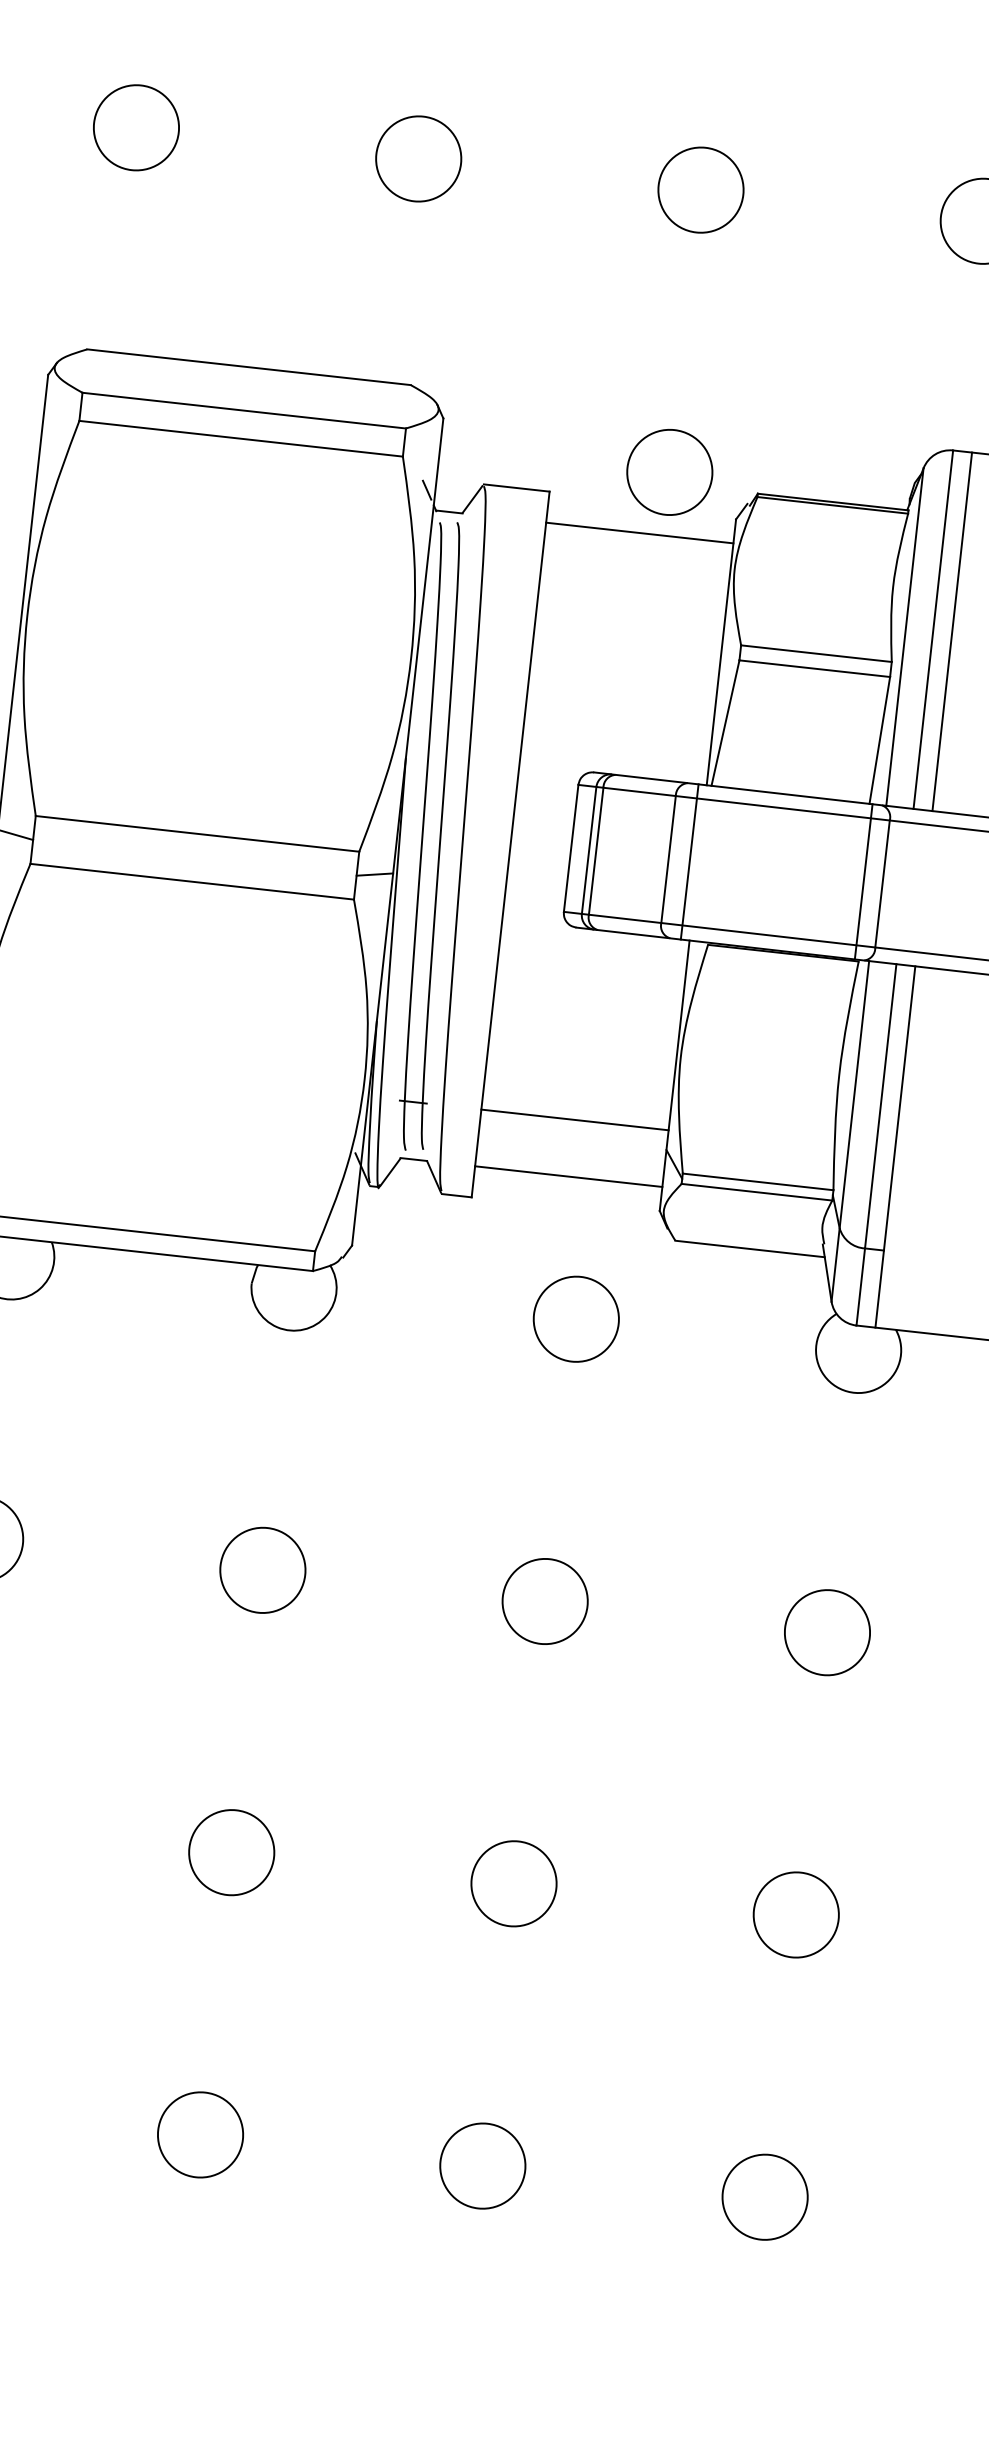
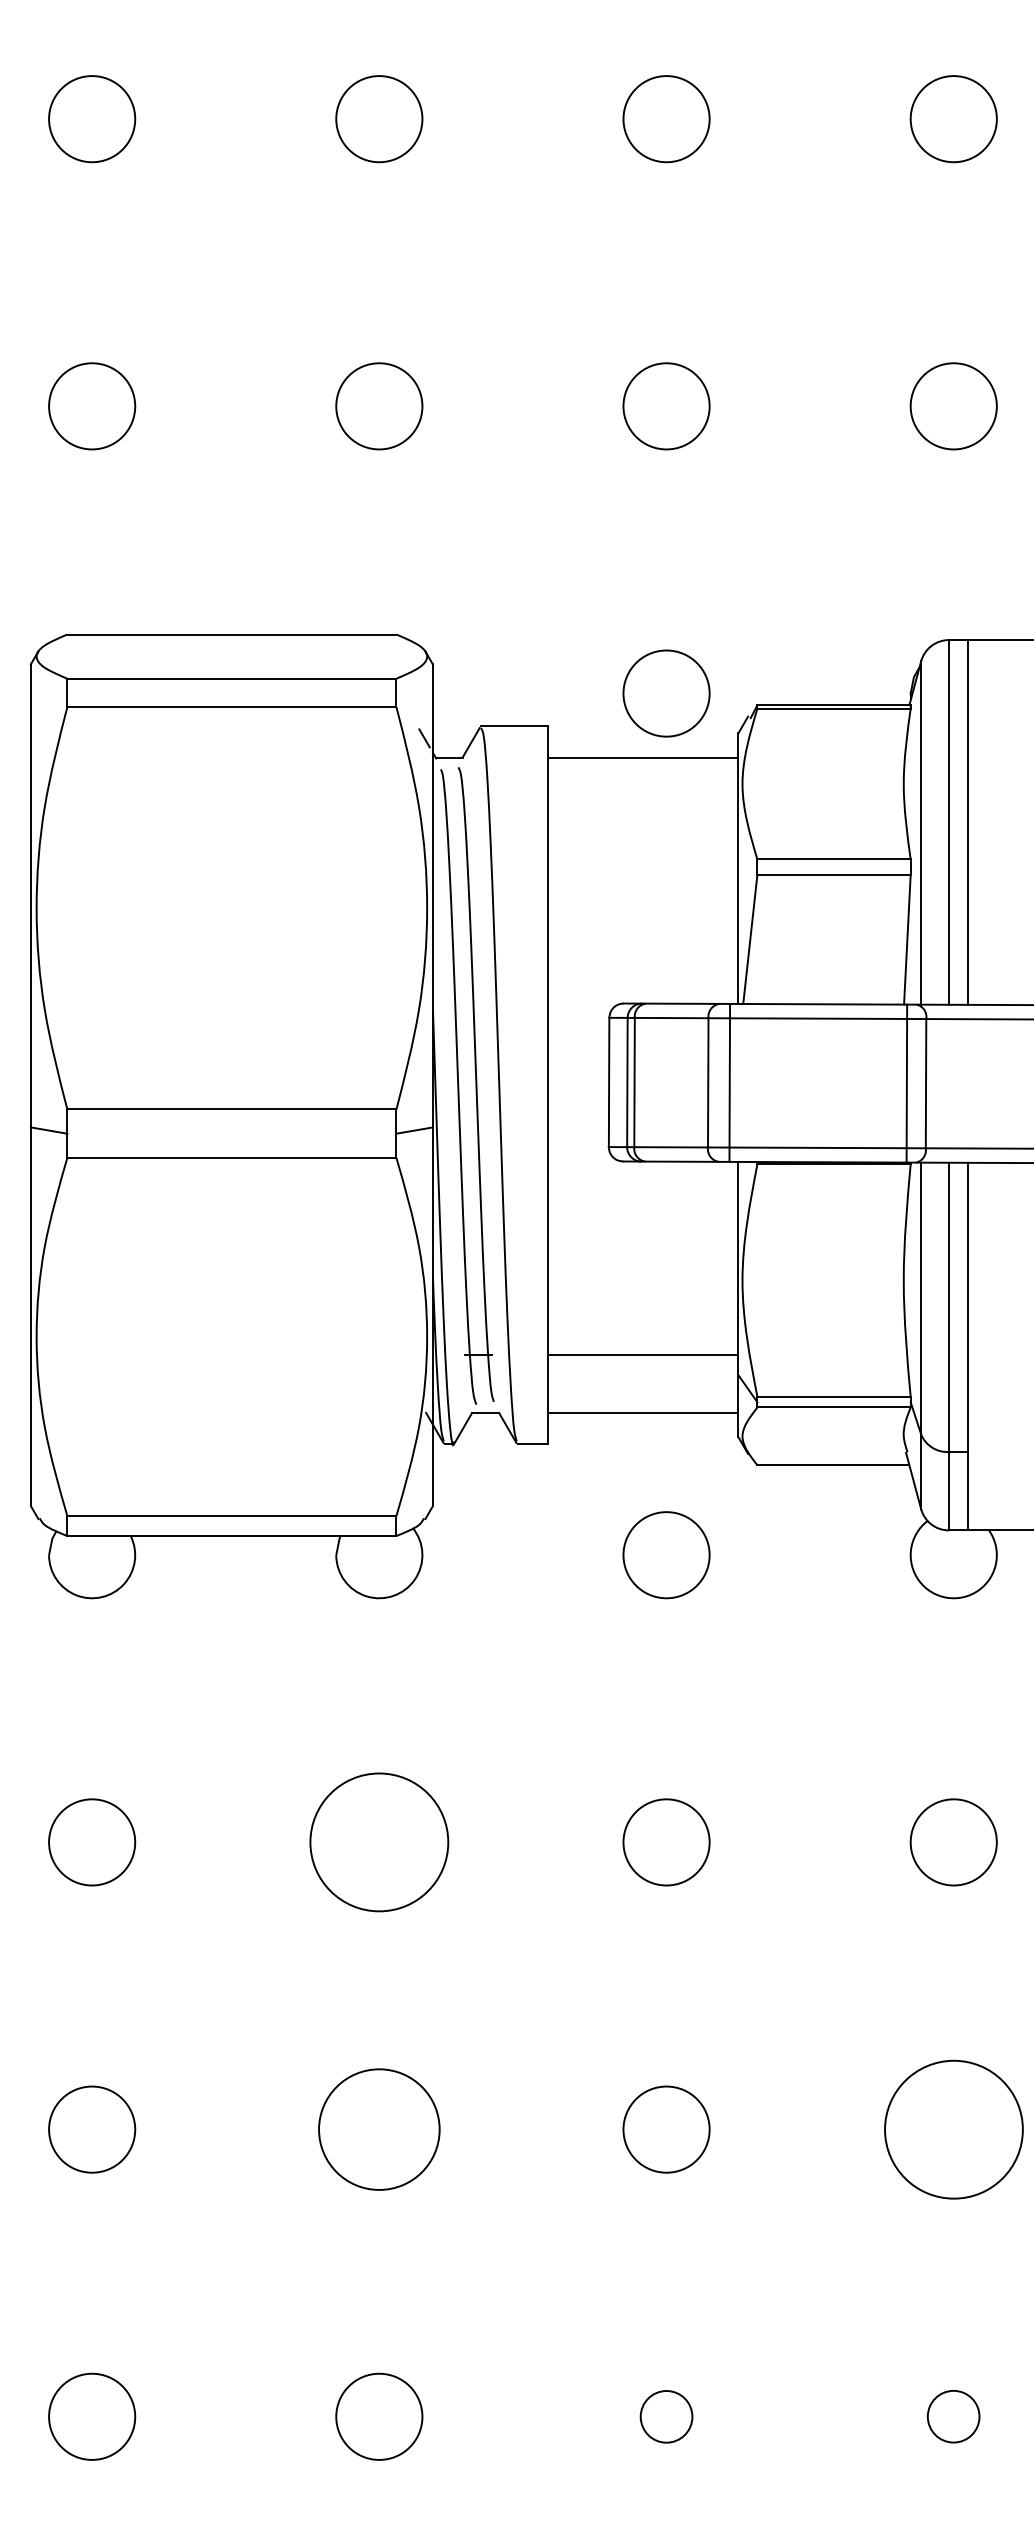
circle: (263, 1570) -> (379, 1842), size x1.6
circle: (231, 1852) -> (379, 2129), size x1.4
circle: (796, 1914) -> (953, 2129), size x1.6
circle: (482, 2165) -> (666, 2416), size x0.6
circle: (764, 2196) -> (953, 2416), size x0.6

